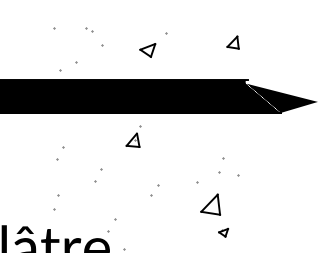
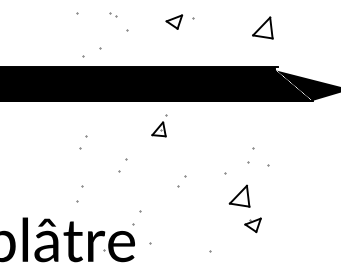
part: (232, 42) -> (262, 27), size x1.67
part: (147, 49) -> (174, 21), moved
part: (223, 232) -> (252, 225), size x1.67

